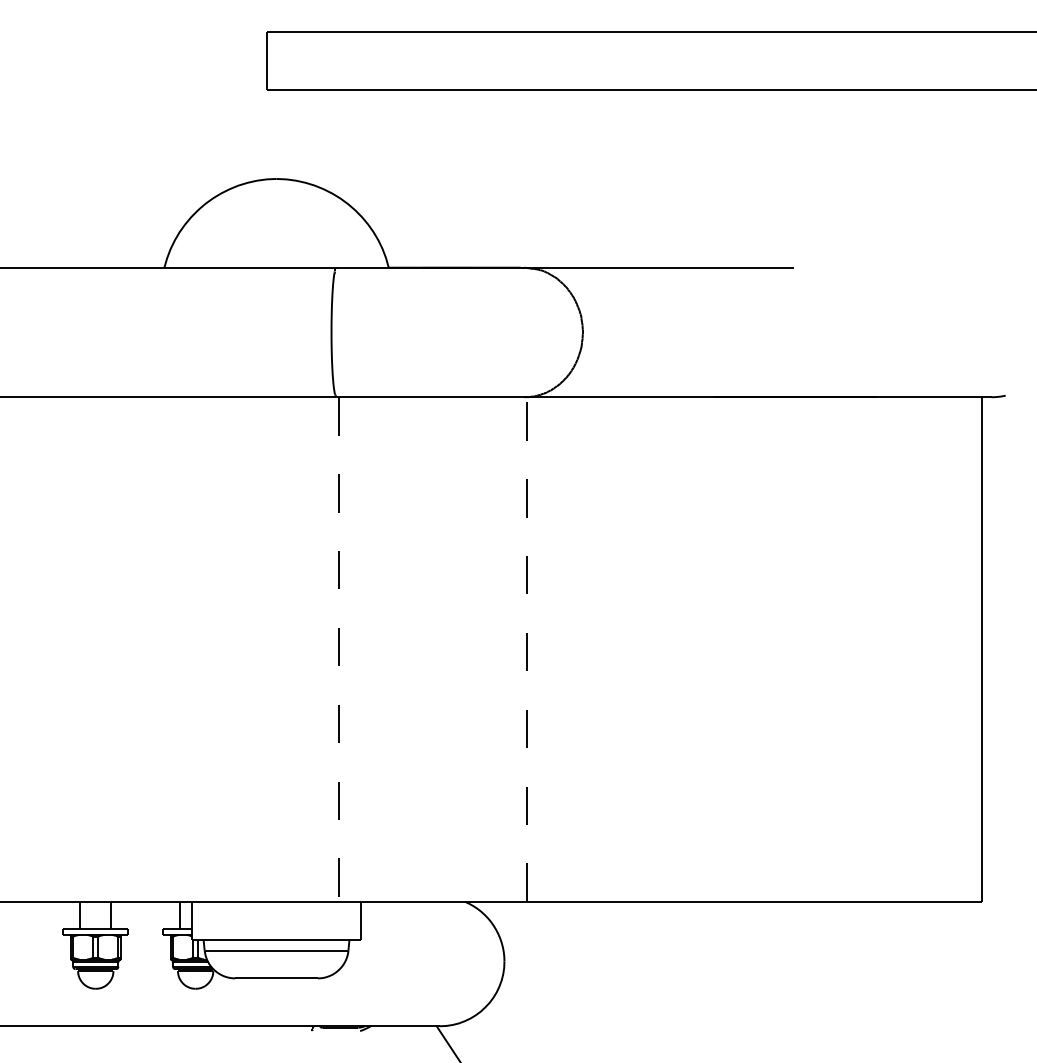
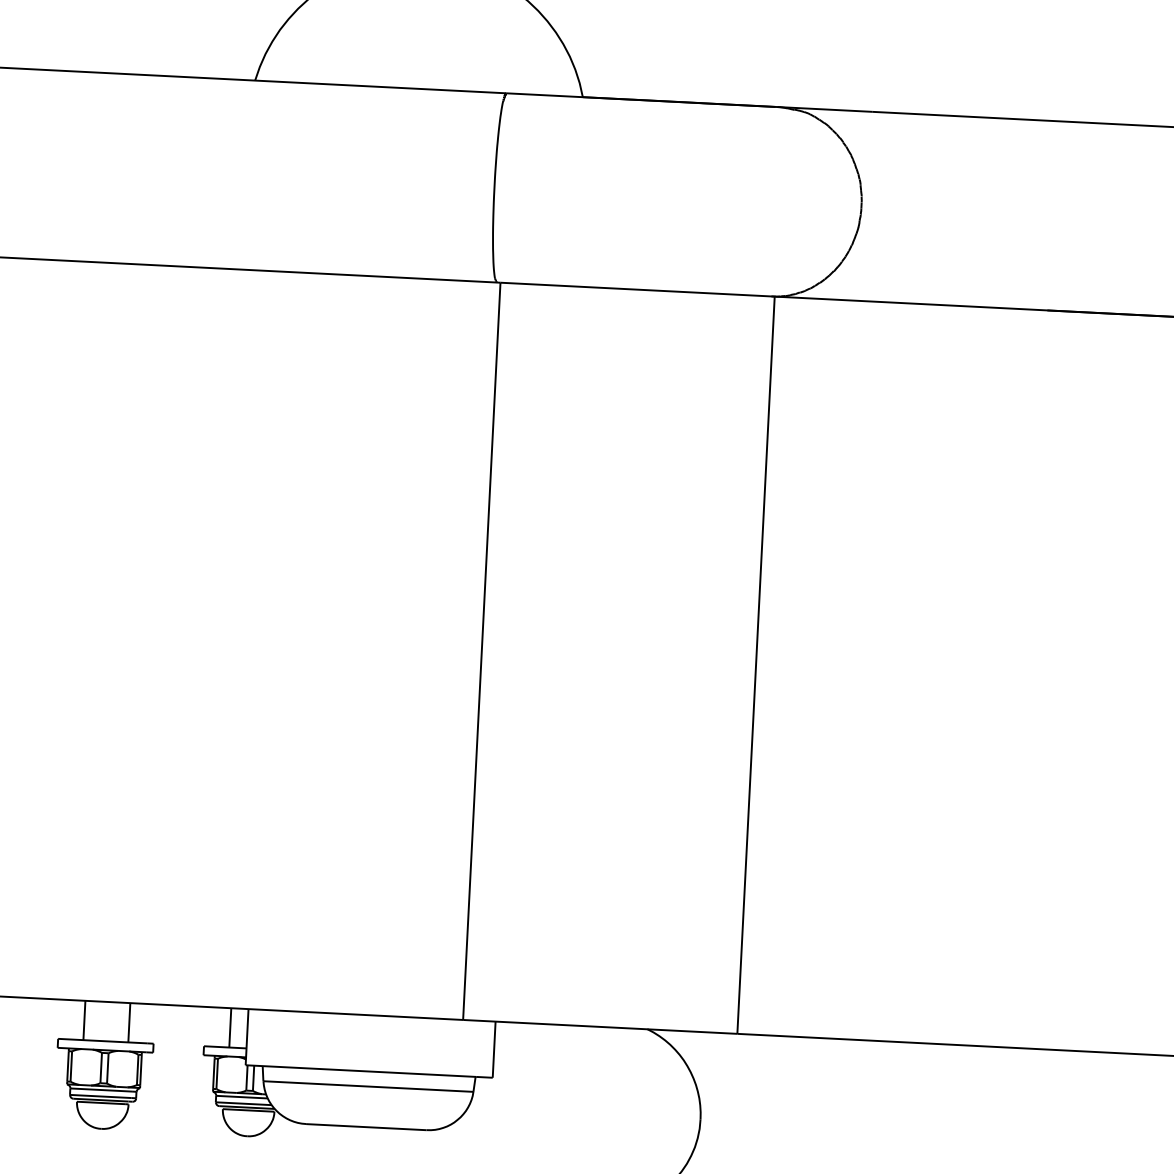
line: (526, 649) -> (755, 665), dashed -> solid
line: (338, 650) -> (481, 652), dashed -> solid

